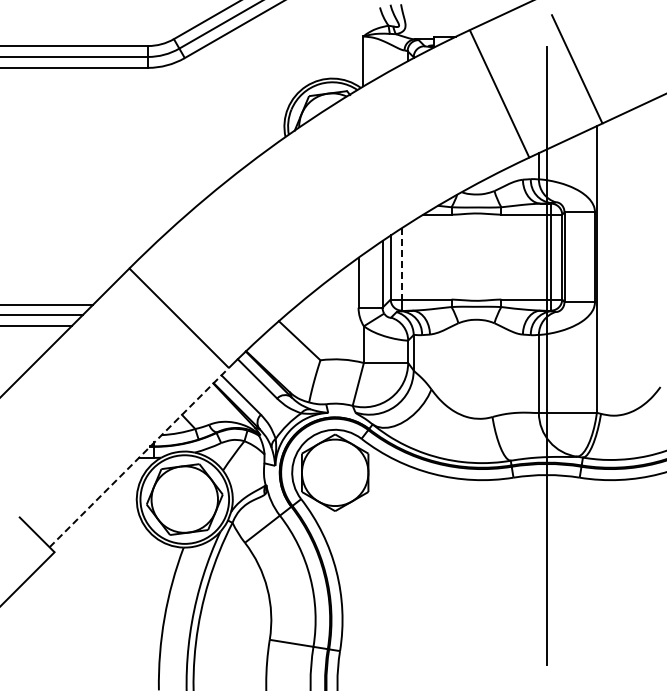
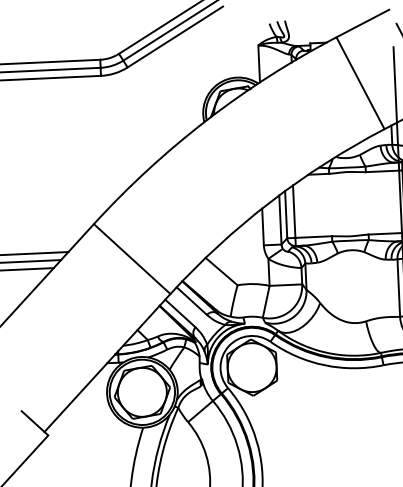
line: (401, 263) -> (293, 211), dashed -> solid
line: (139, 457) -> (107, 362), dashed -> solid

